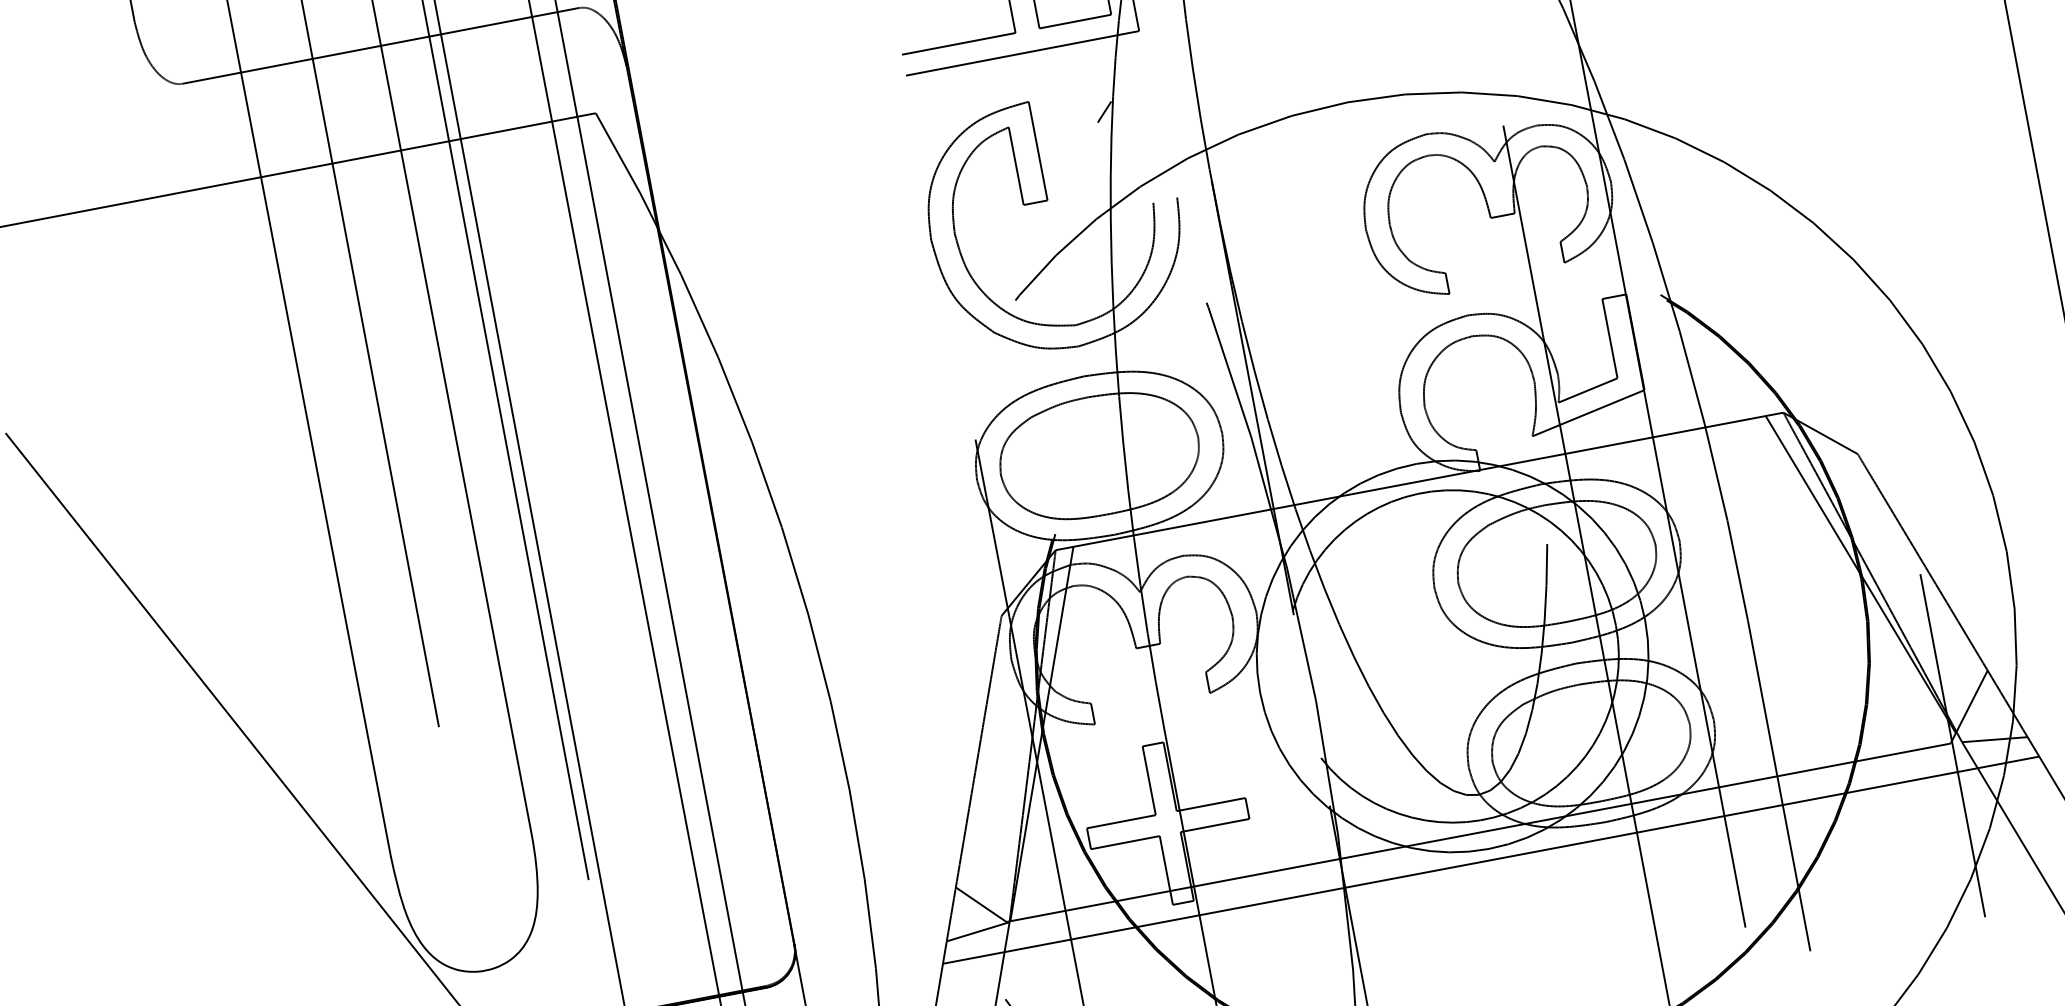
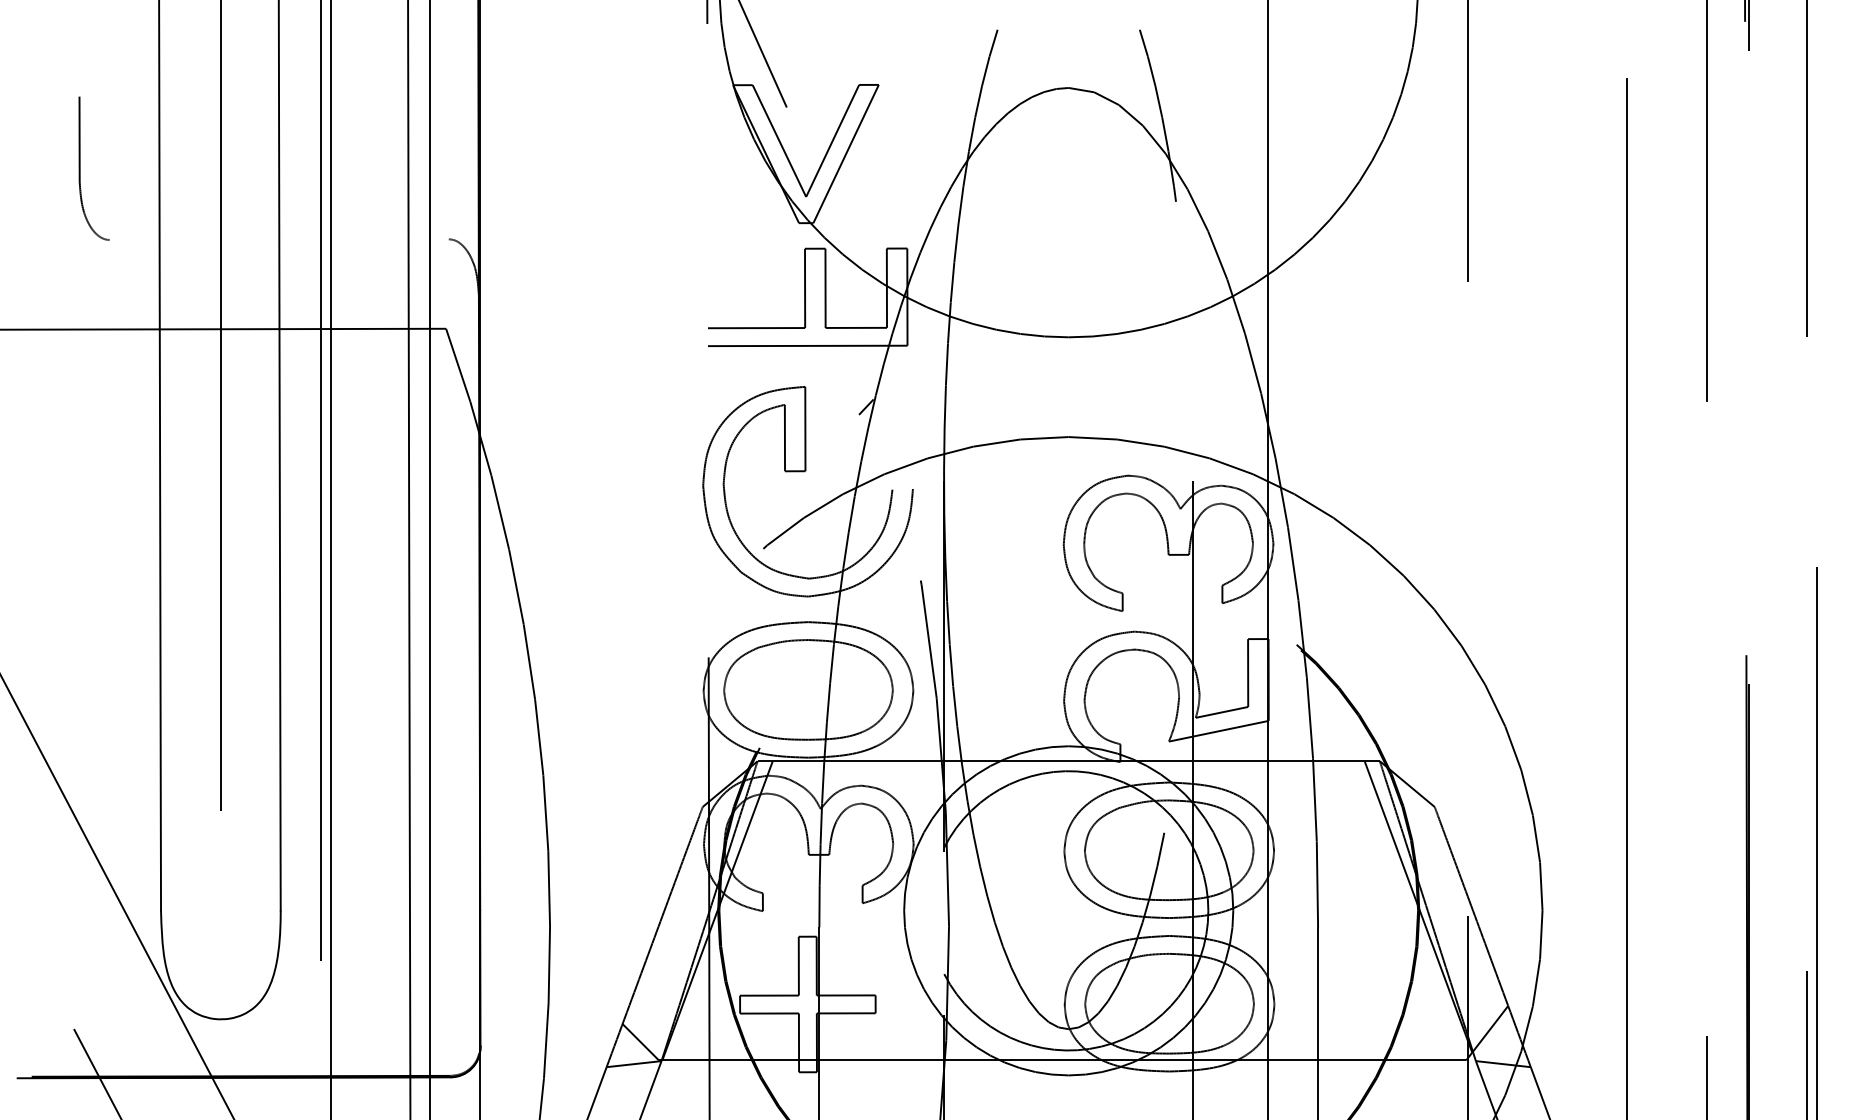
line: (380, 45) -> (278, 239), removed
line: (1490, 860) -> (1068, 1085), removed

